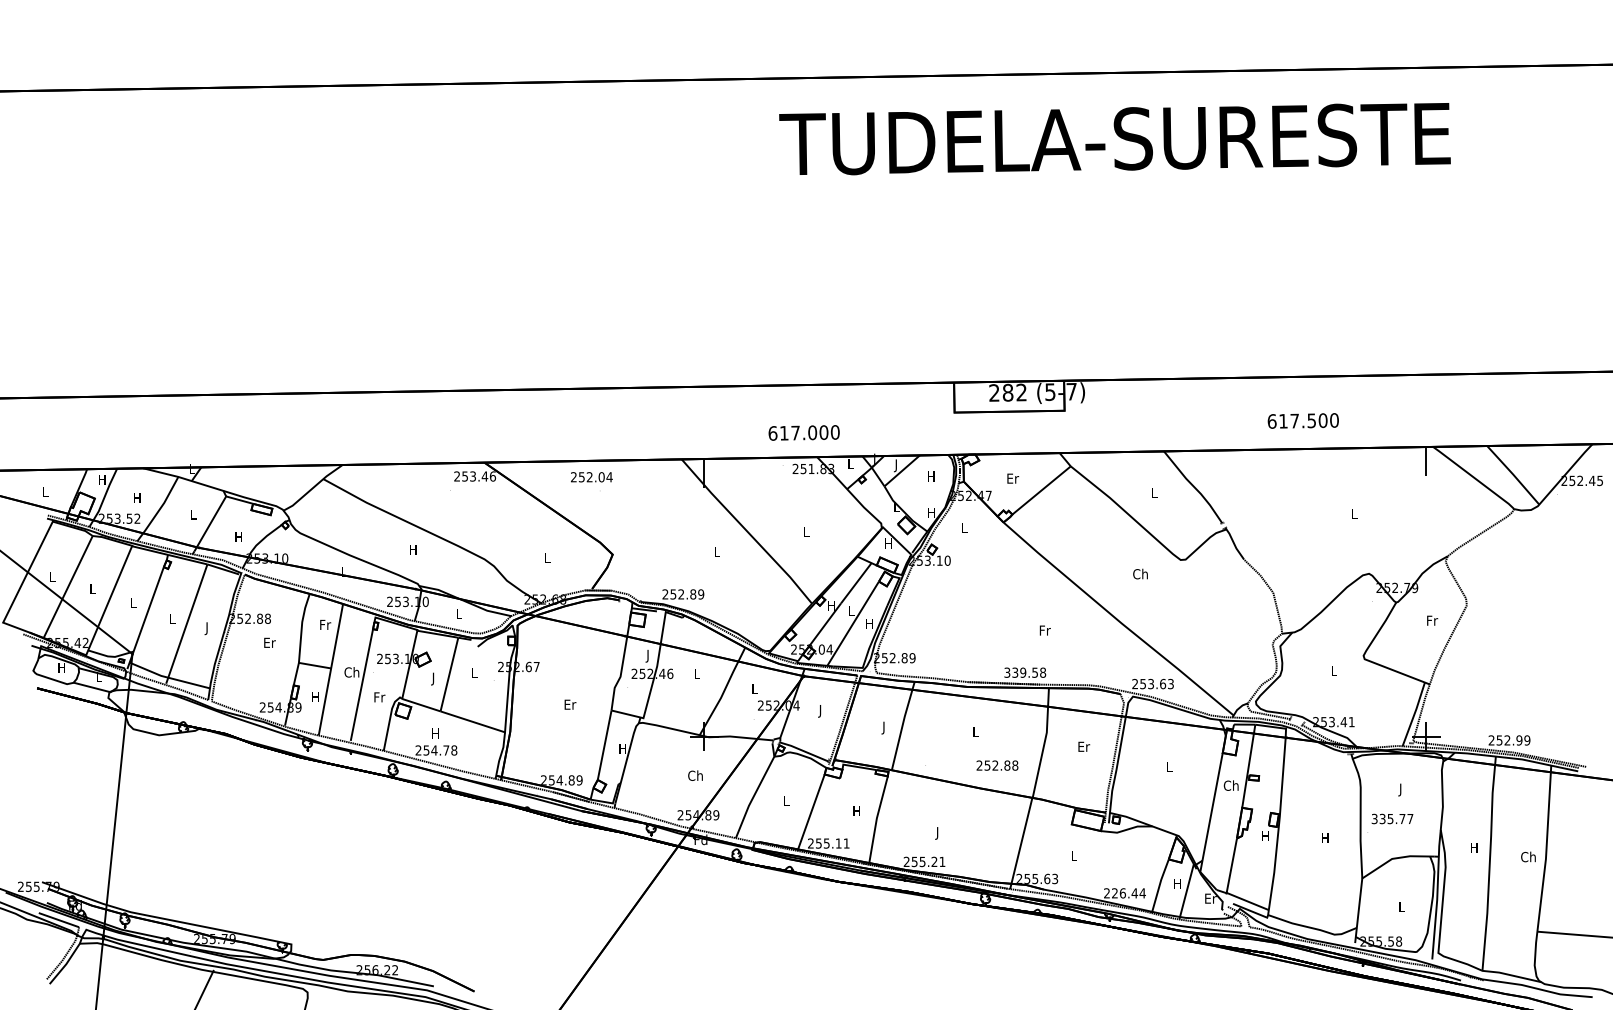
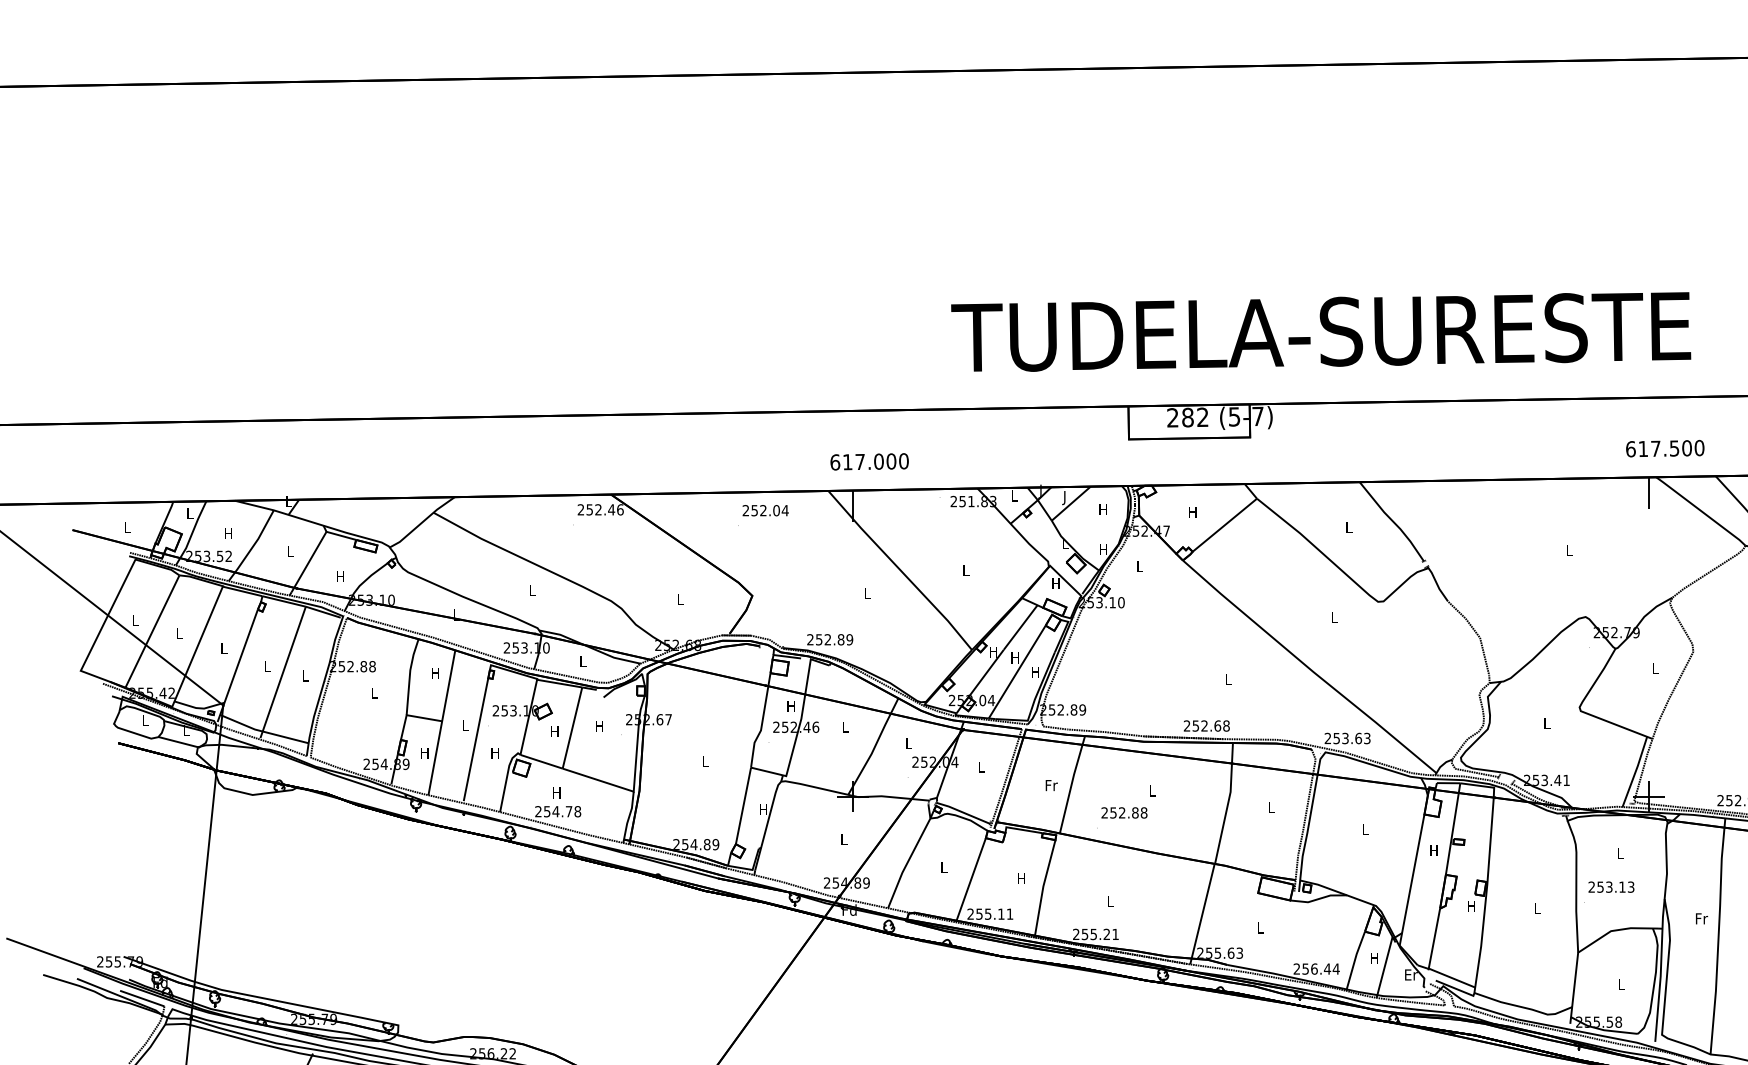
text: (1114, 139) -> (1320, 332), moved
text: (1302, 420) -> (1664, 448), moved
text: (803, 432) -> (868, 461), moved
text: (472, 476) -> (597, 509), 253.46 -> 252.46
text: (591, 477) -> (765, 510), moved
text: (1013, 478) -> (1193, 512), Er -> H
text: (102, 479) -> (190, 513), H -> L
text: (413, 549) -> (532, 590), H -> L
text: (1140, 573) -> (1333, 616), Ch -> L
text: (851, 610) -> (1015, 657), L -> H
text: (1432, 620) -> (1655, 668), Fr -> L
text: (325, 624) -> (435, 672), Fr -> H
text: (206, 628) -> (304, 677), J -> L
text: (1044, 630) -> (1228, 679), Fr -> L
text: (269, 642) -> (374, 692), Er -> L
text: (648, 655) -> (791, 707), J -> H
text: (61, 667) -> (145, 720), H -> L
text: (351, 672) -> (464, 725), Ch -> L
text: (474, 672) -> (600, 725), L -> H
text: (1021, 672) -> (1202, 725), 339.58 -> 252.68
text: (433, 678) -> (554, 732), J -> H
text: (379, 697) -> (495, 753), Fr -> H
text: (570, 704) -> (705, 761), Er -> L
text: (820, 711) -> (981, 768), J -> L
text: (884, 727) -> (1051, 786), J -> Fr
text: (1084, 746) -> (1272, 807), Er -> L
text: (997, 765) -> (1124, 812), moved
text: (695, 775) -> (843, 839), Ch -> L
text: (1230, 785) -> (1432, 850), Ch -> H
text: (1400, 789) -> (1620, 854), J -> L
text: (1392, 818) -> (1611, 886), 335.77 -> 253.13
text: (937, 833) -> (1110, 903), J -> L
text: (1325, 837) -> (1537, 907), H -> L
text: (1474, 847) -> (1701, 918), H -> Fr
text: (1114, 893) -> (1305, 969), 226.44 -> 256.44

